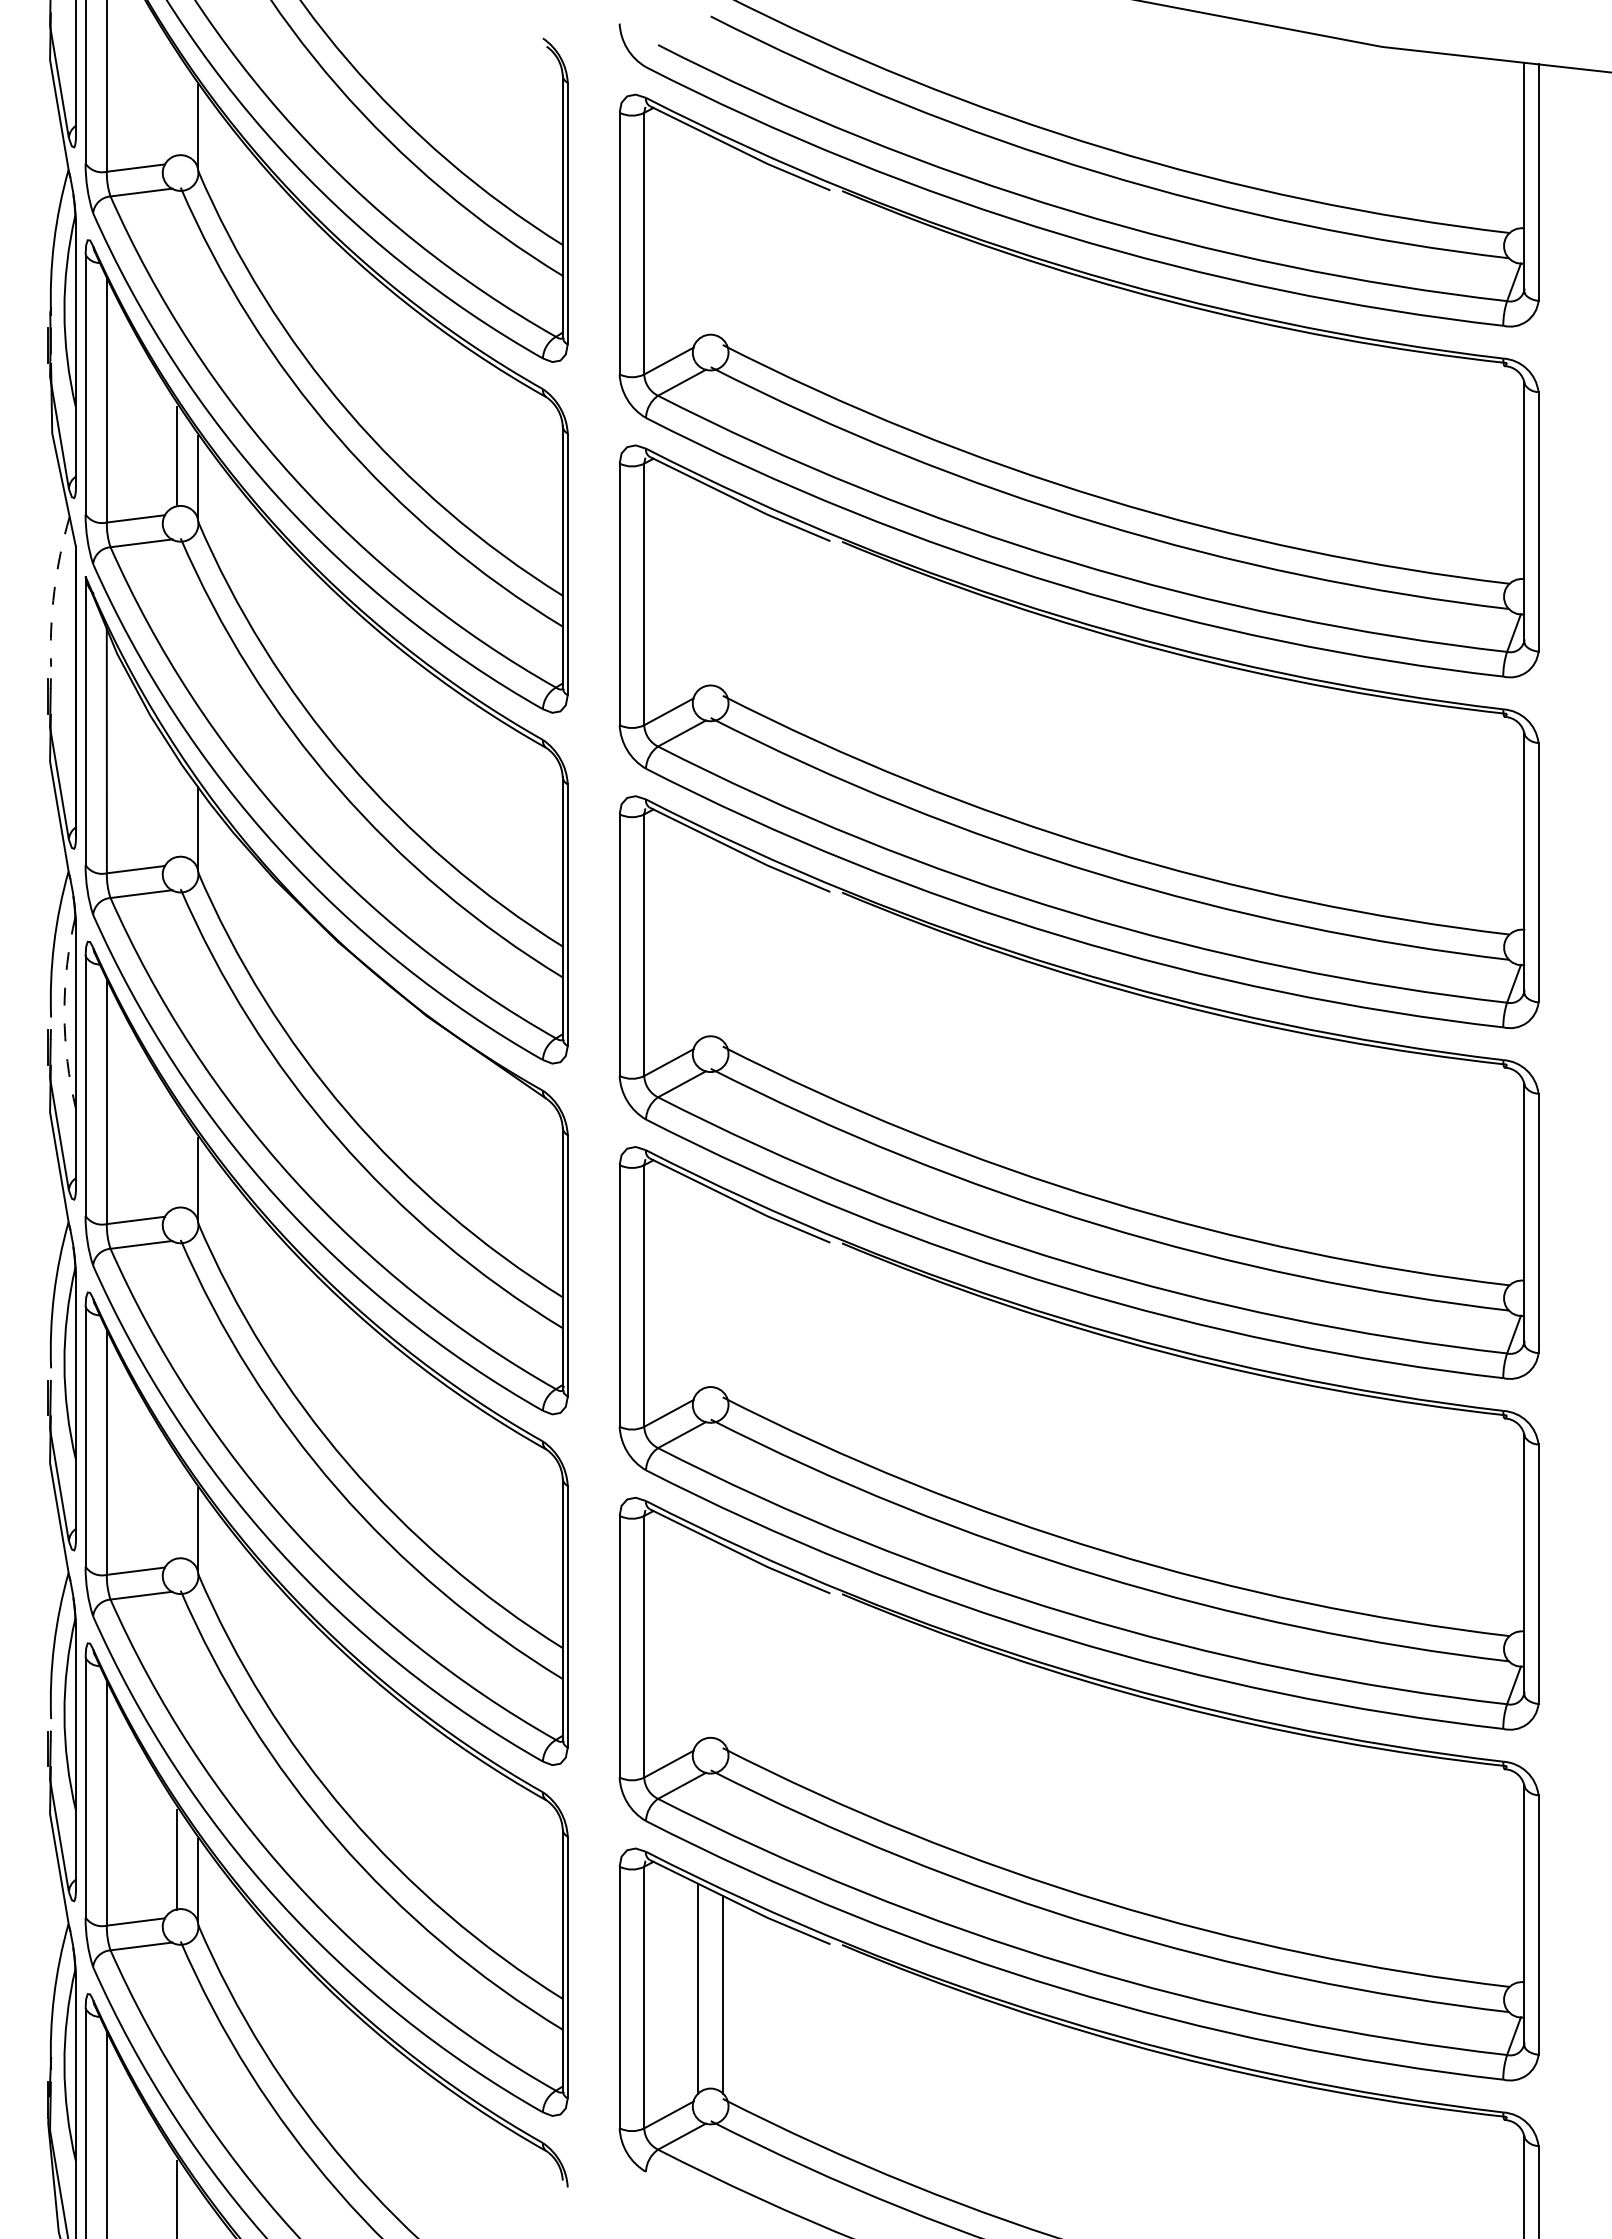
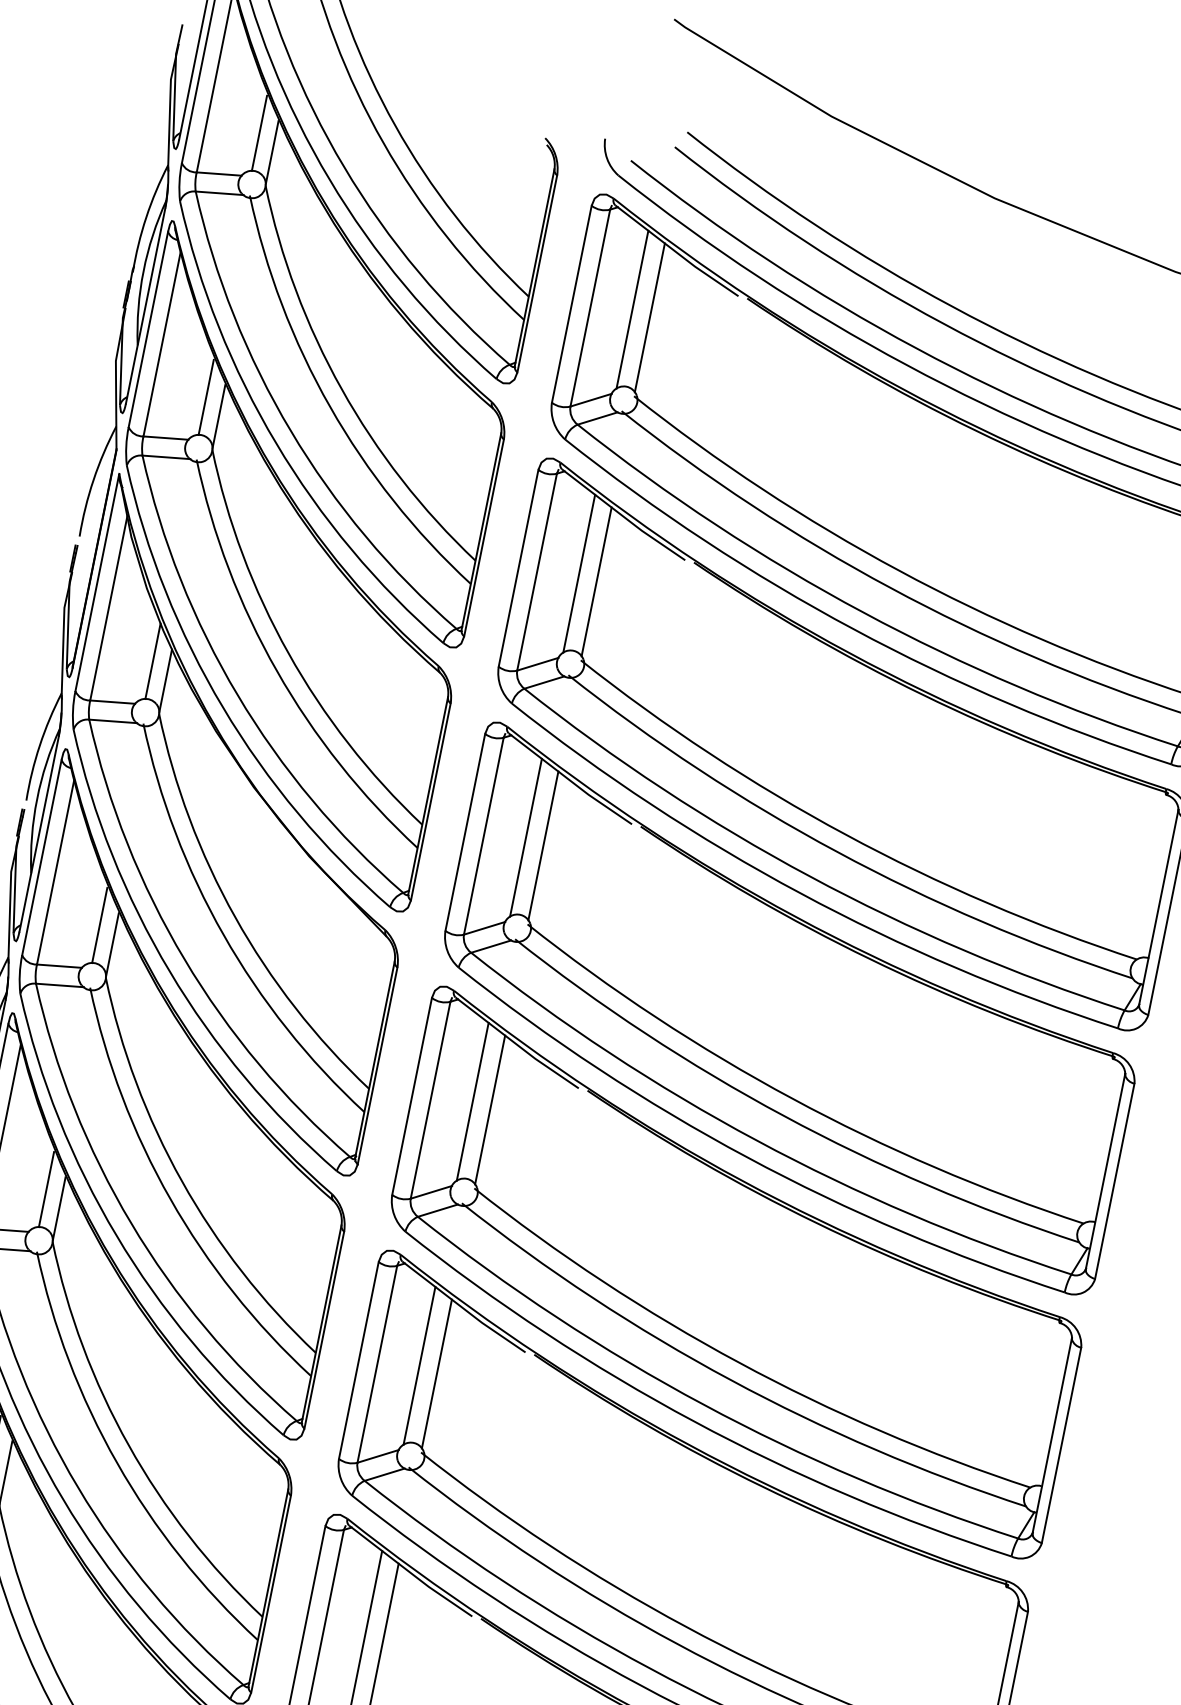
line: (176, 105) -> (259, 133), added
line: (698, 234) -> (632, 309), added
line: (722, 240) -> (649, 317), added
line: (698, 585) -> (579, 573), added
arc: (54, 591) -> (93, 480), dashed -> solid
line: (722, 591) -> (596, 581), added
line: (176, 807) -> (152, 661), added
line: (698, 936) -> (526, 837), added
line: (722, 942) -> (543, 846), added
arc: (64, 1013) -> (37, 799), dashed -> solid
line: (176, 1157) -> (99, 924), added
line: (698, 1286) -> (472, 1101), added
line: (722, 1293) -> (489, 1110), added
line: (176, 1508) -> (46, 1189), added
line: (698, 1637) -> (419, 1365), added
line: (722, 1643) -> (436, 1373), added

